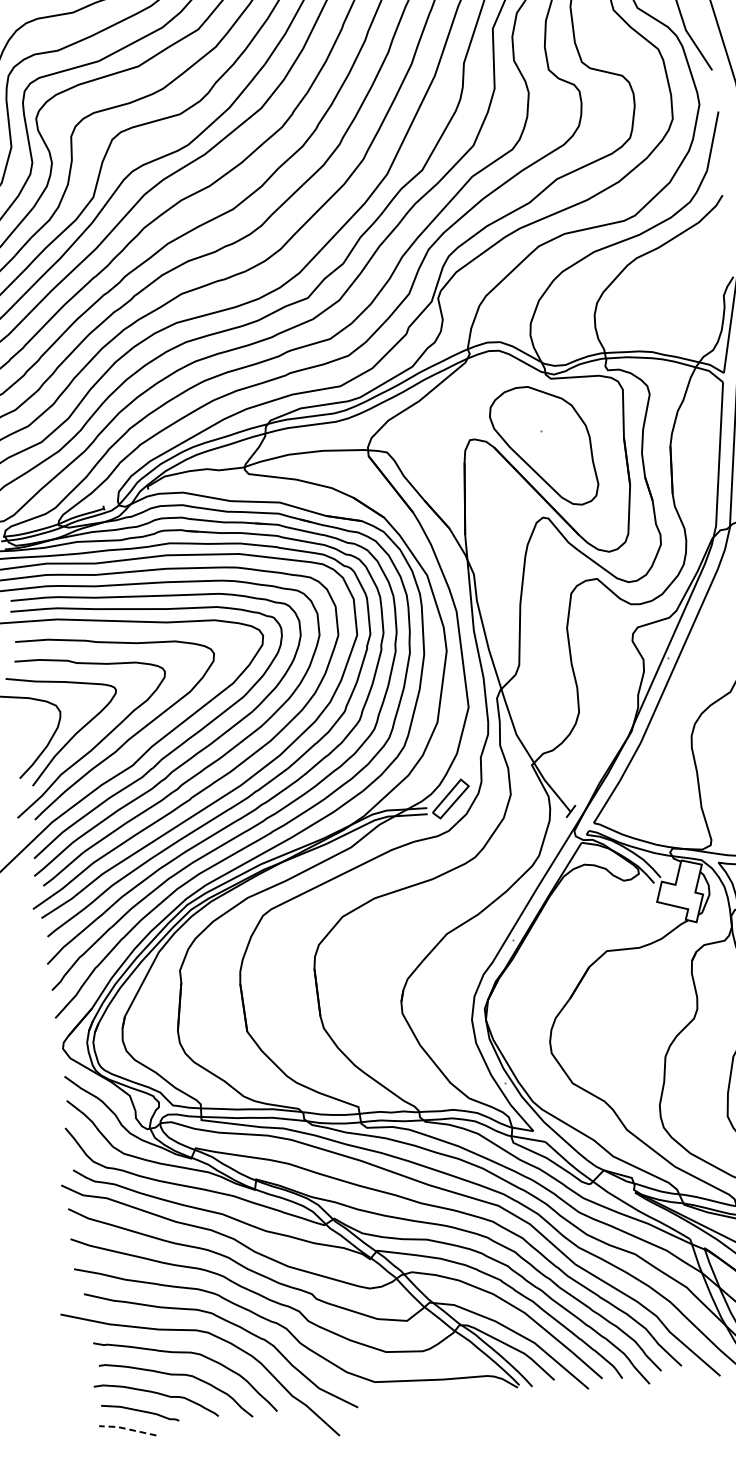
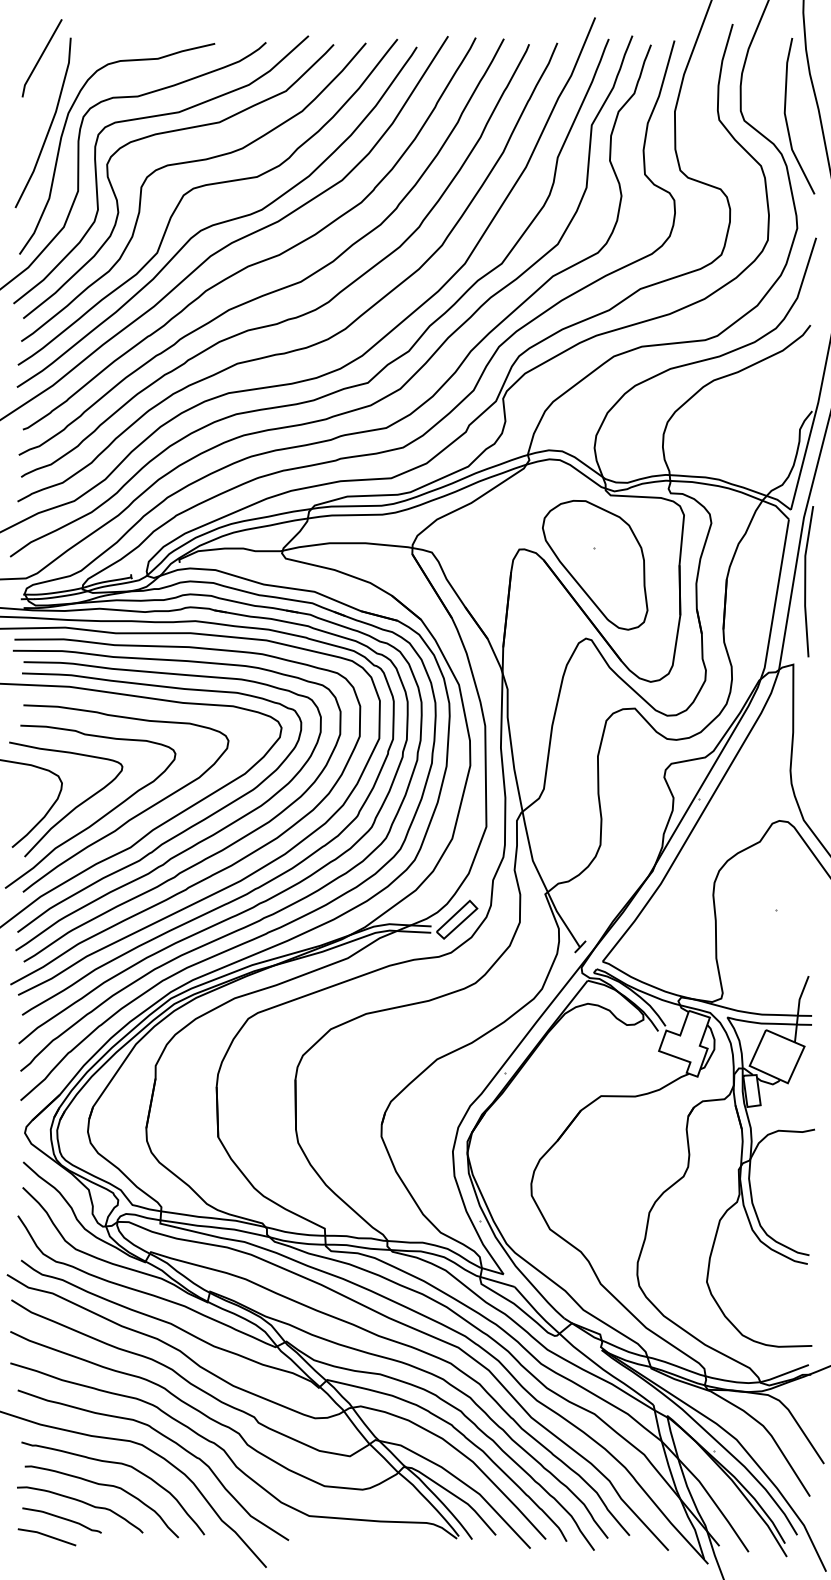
line: (127, 1429) -> (46, 1535), dashed -> solid

